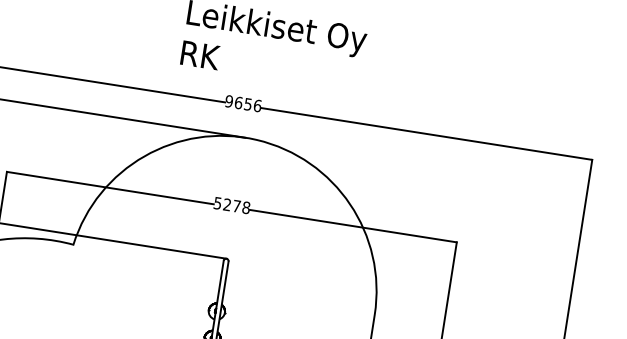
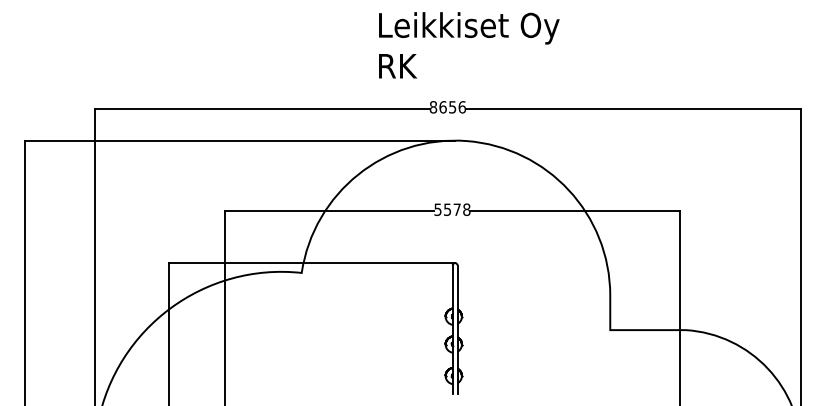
text: (229, 101) -> (433, 107), 9656 -> 8656
text: (227, 204) -> (447, 209), 5278 -> 5578

